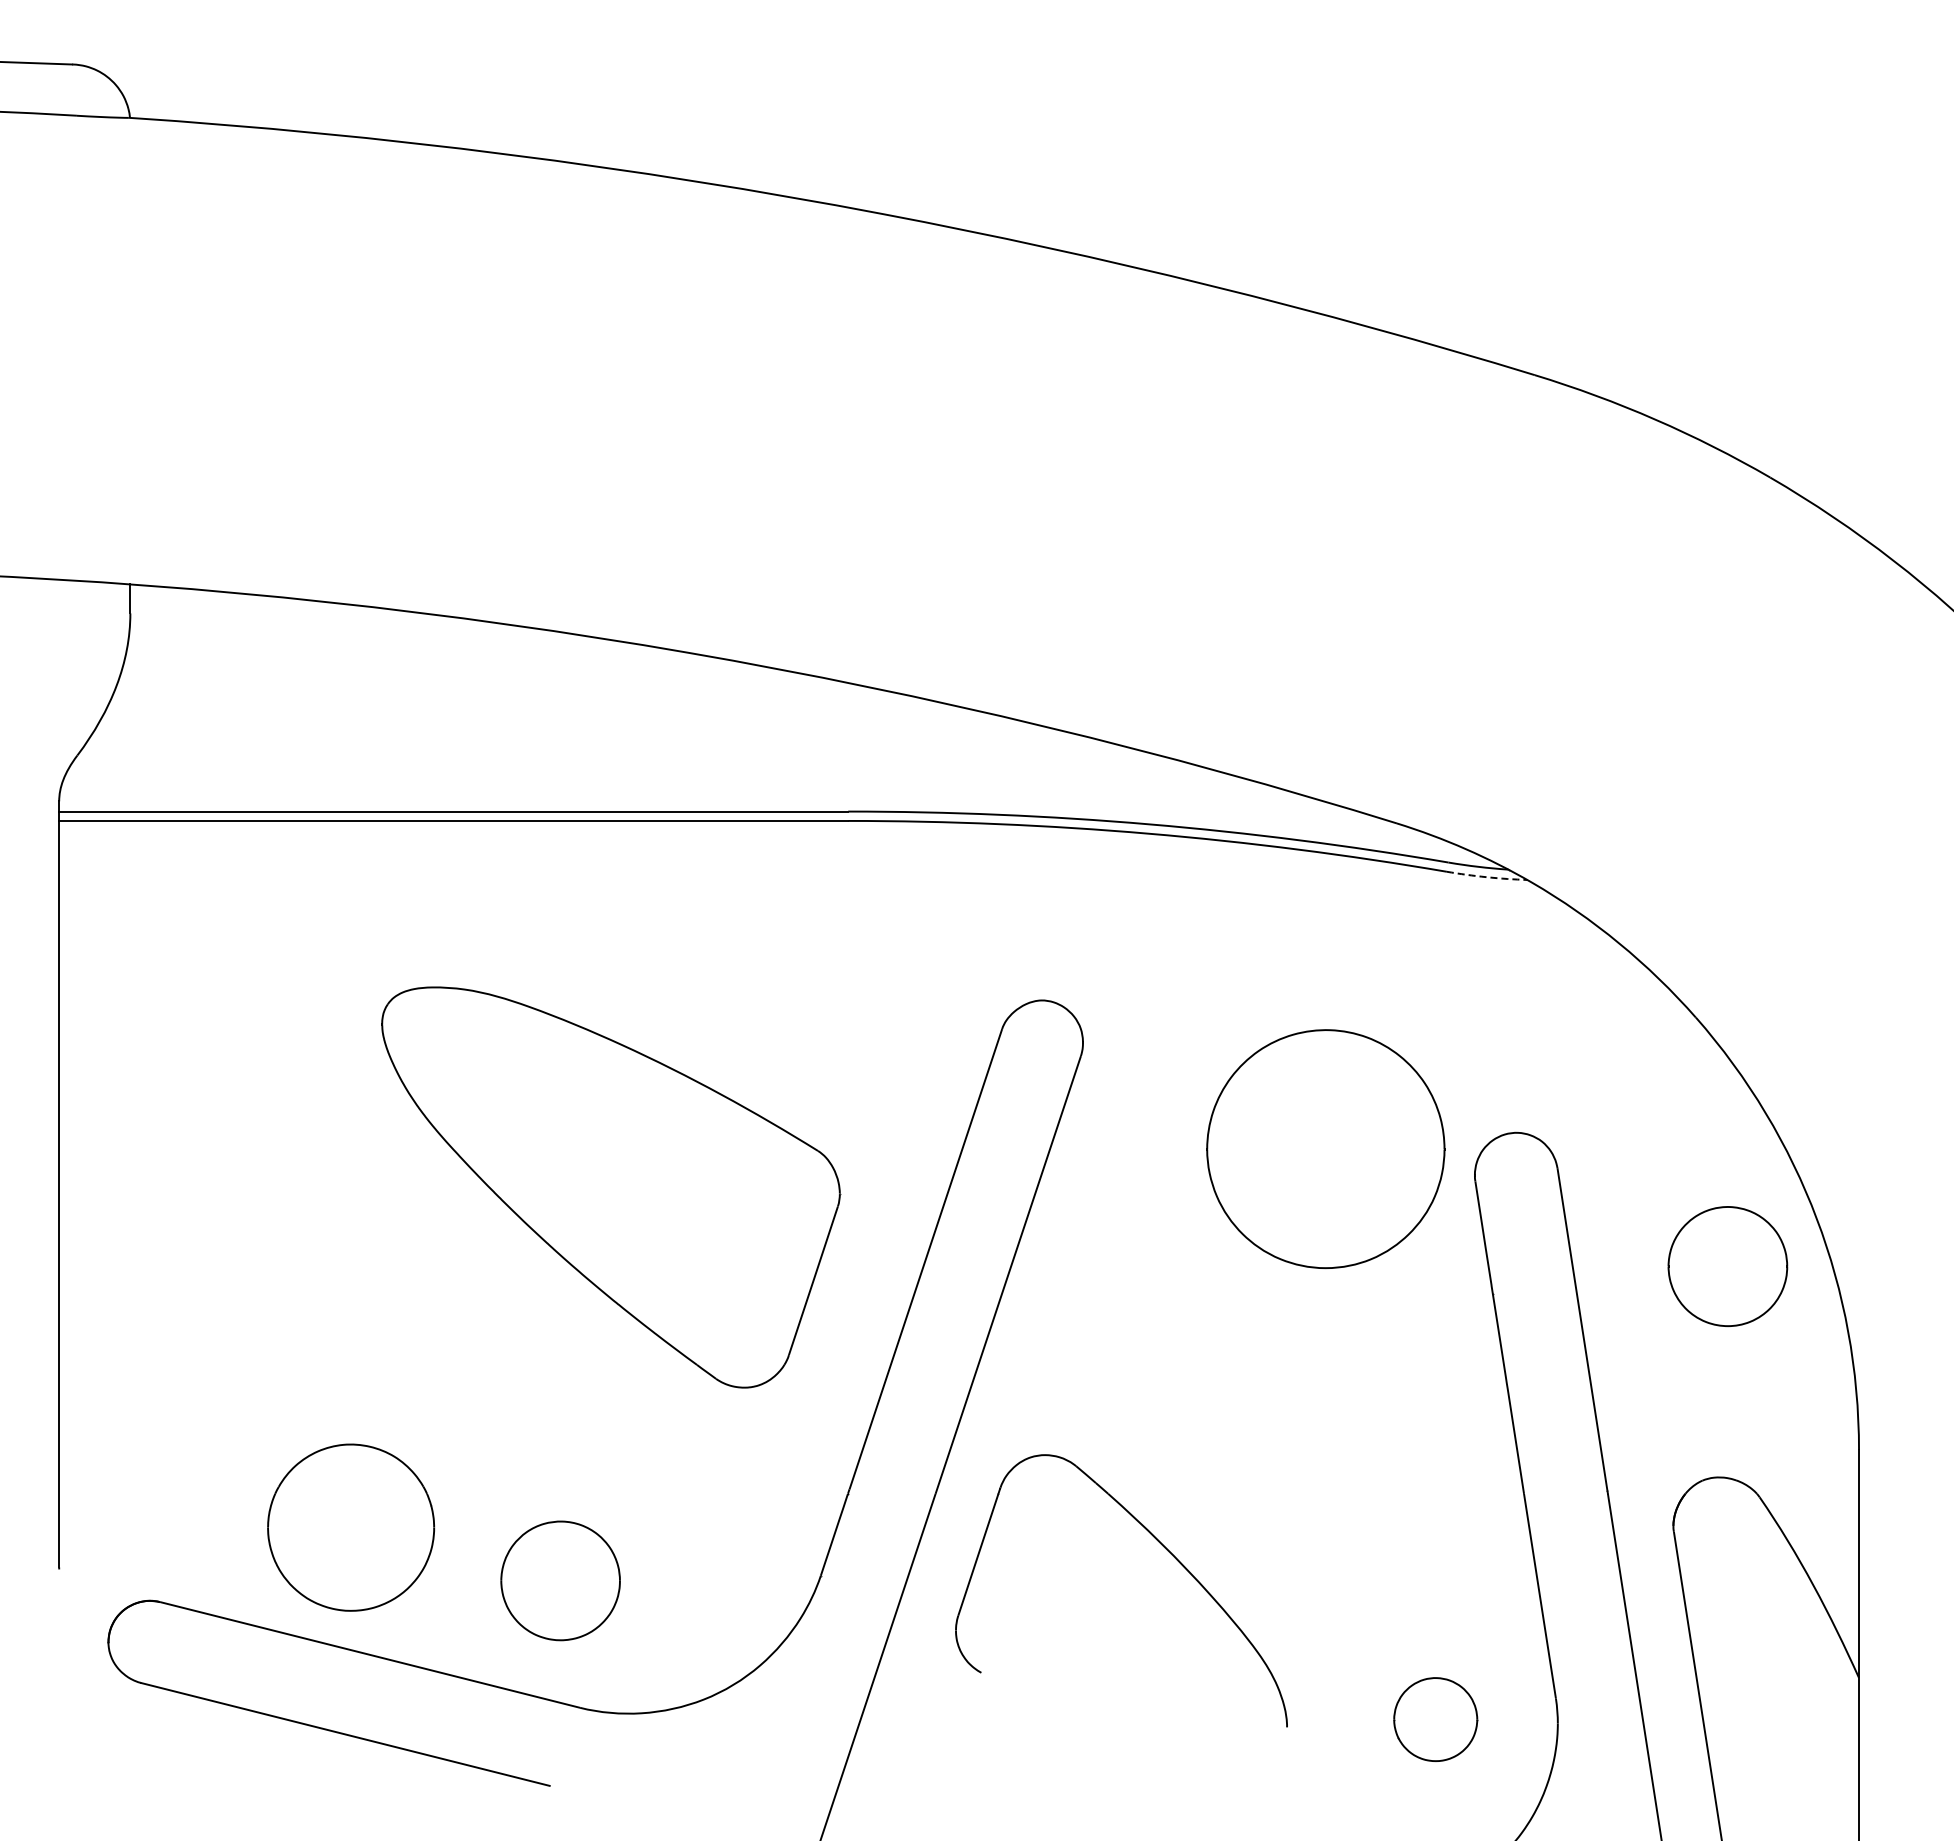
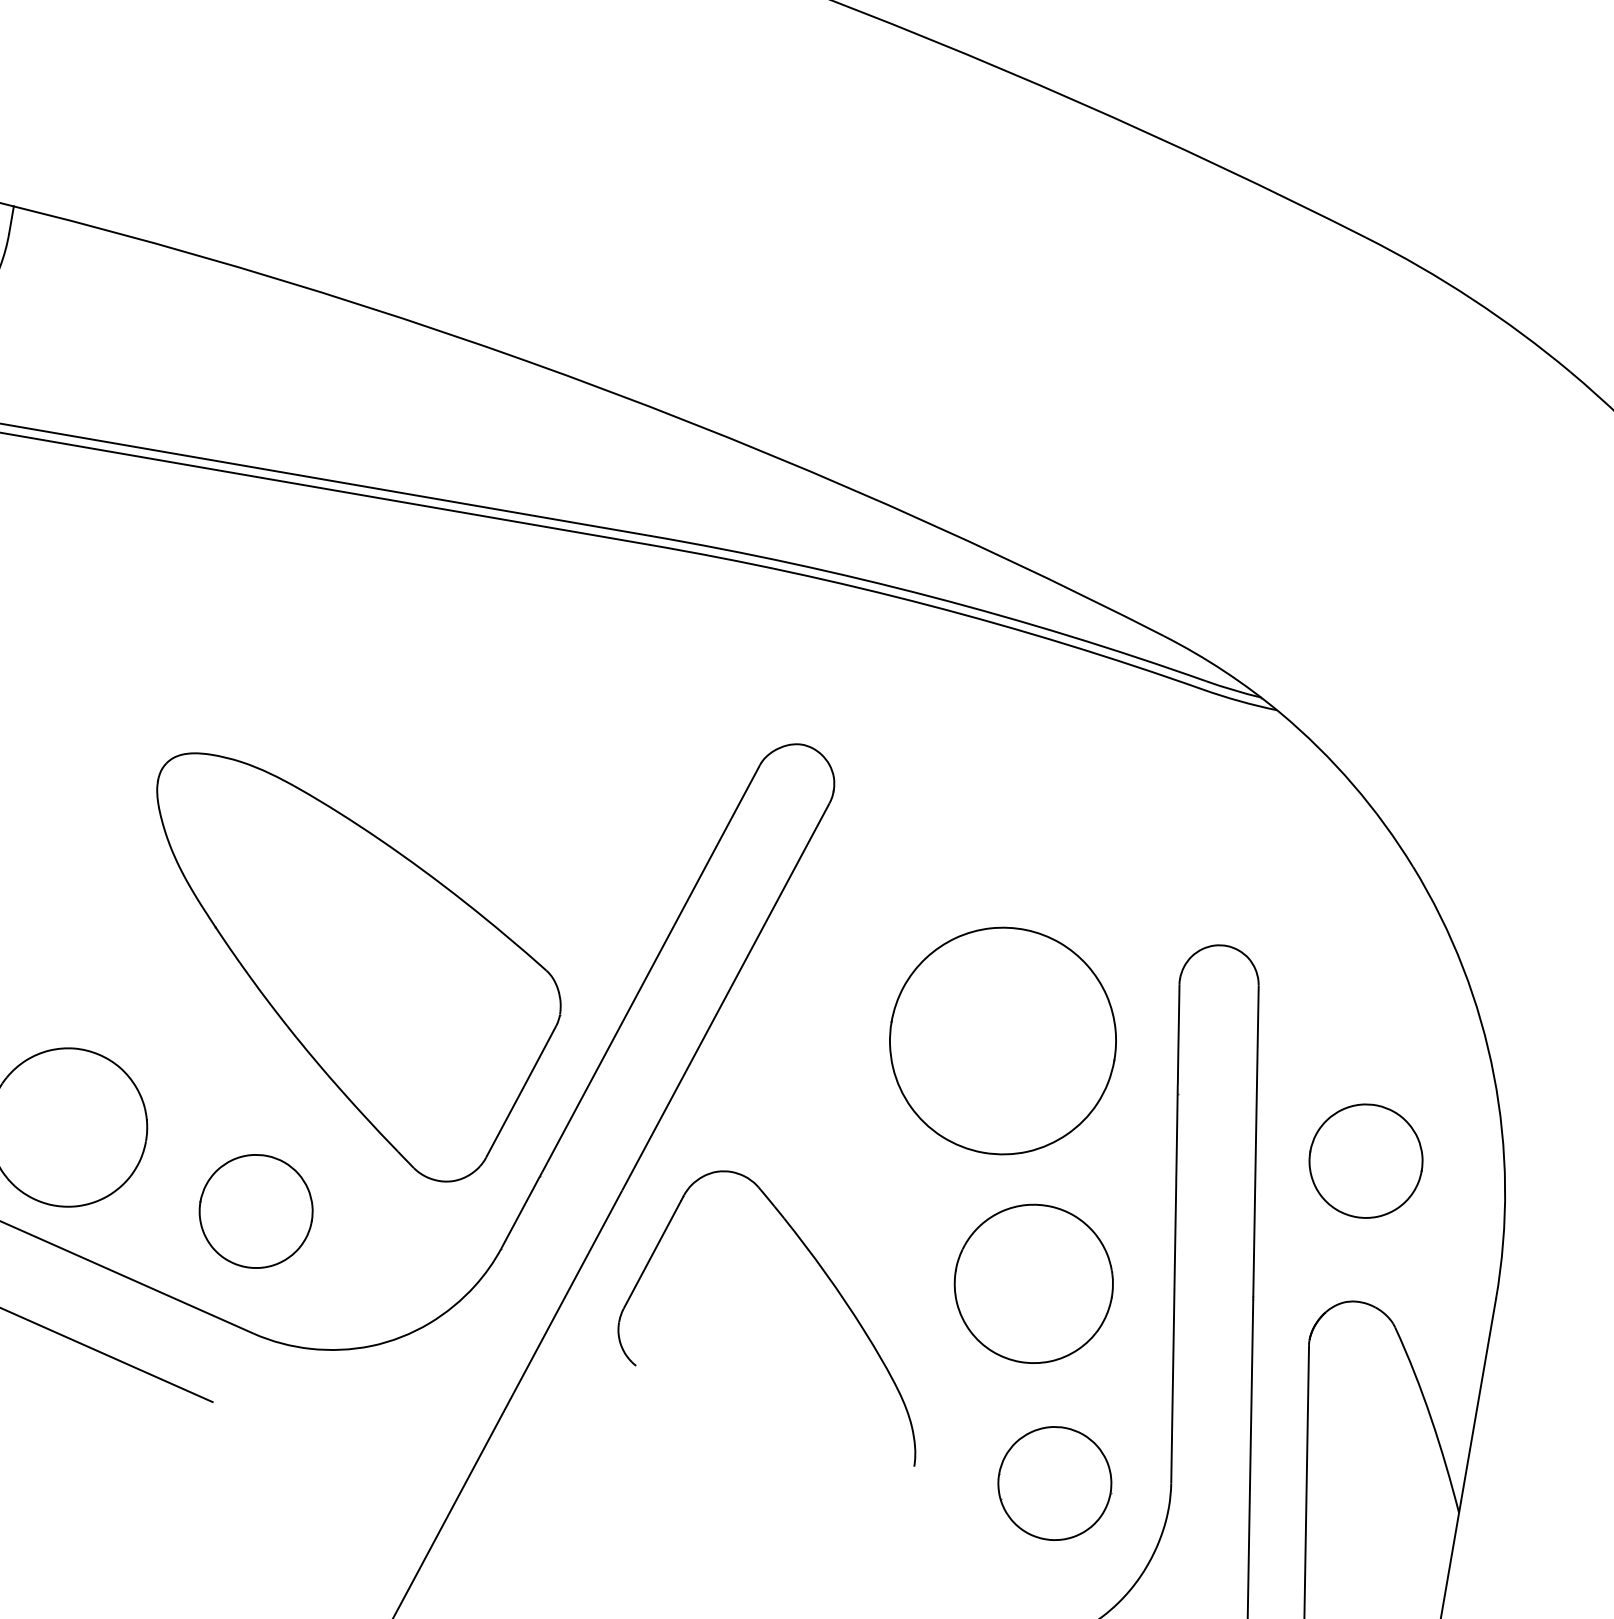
arc: (1486, 877) -> (1239, 701), dashed -> solid
part: (1325, 1148) -> (1002, 1040), moved
part: (611, 1187) -> (346, 971), moved
part: (1727, 1266) -> (1365, 1161), moved
part: (1378, 1516) -> (1034, 1283), added
part: (1435, 1719) -> (1054, 1483), size x1.43

